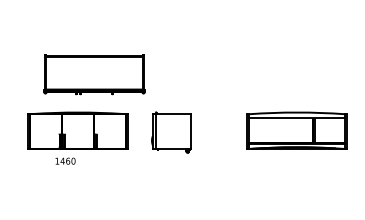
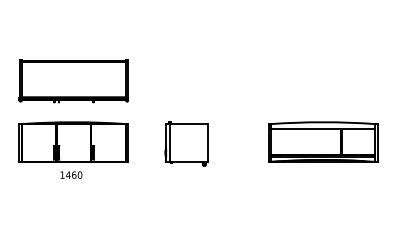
part: (94, 75) -> (73, 81), moved
part: (77, 130) -> (73, 141), moved

